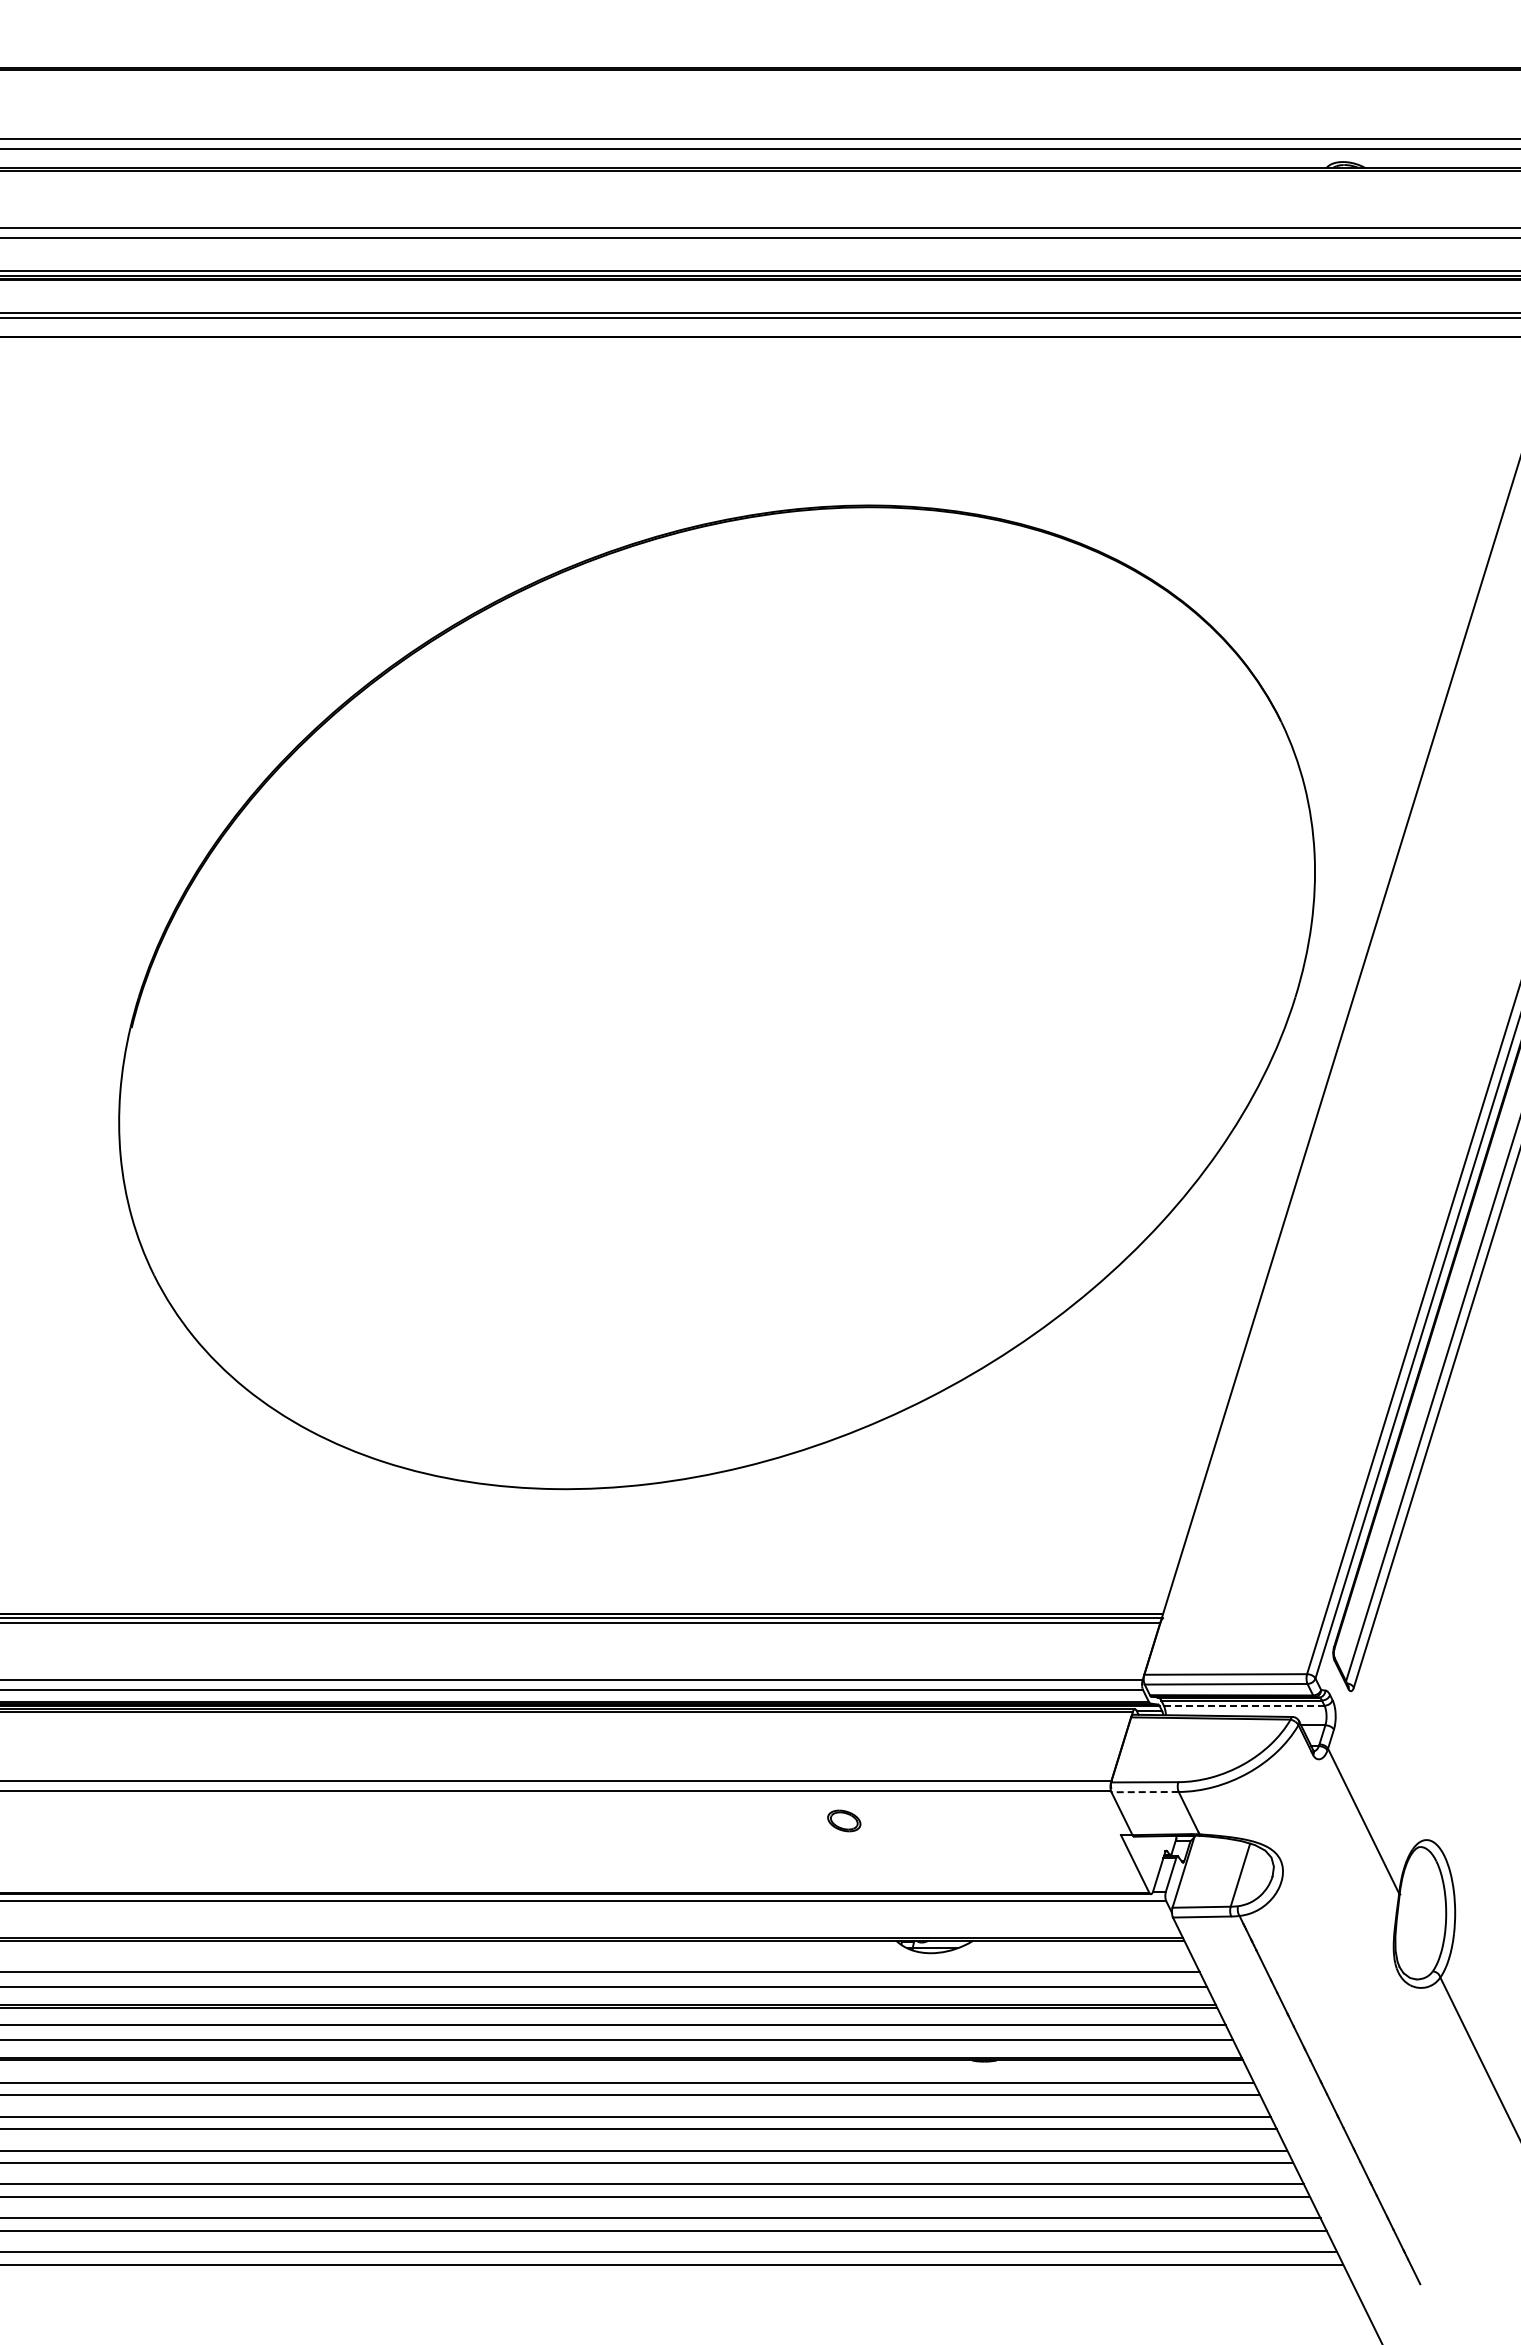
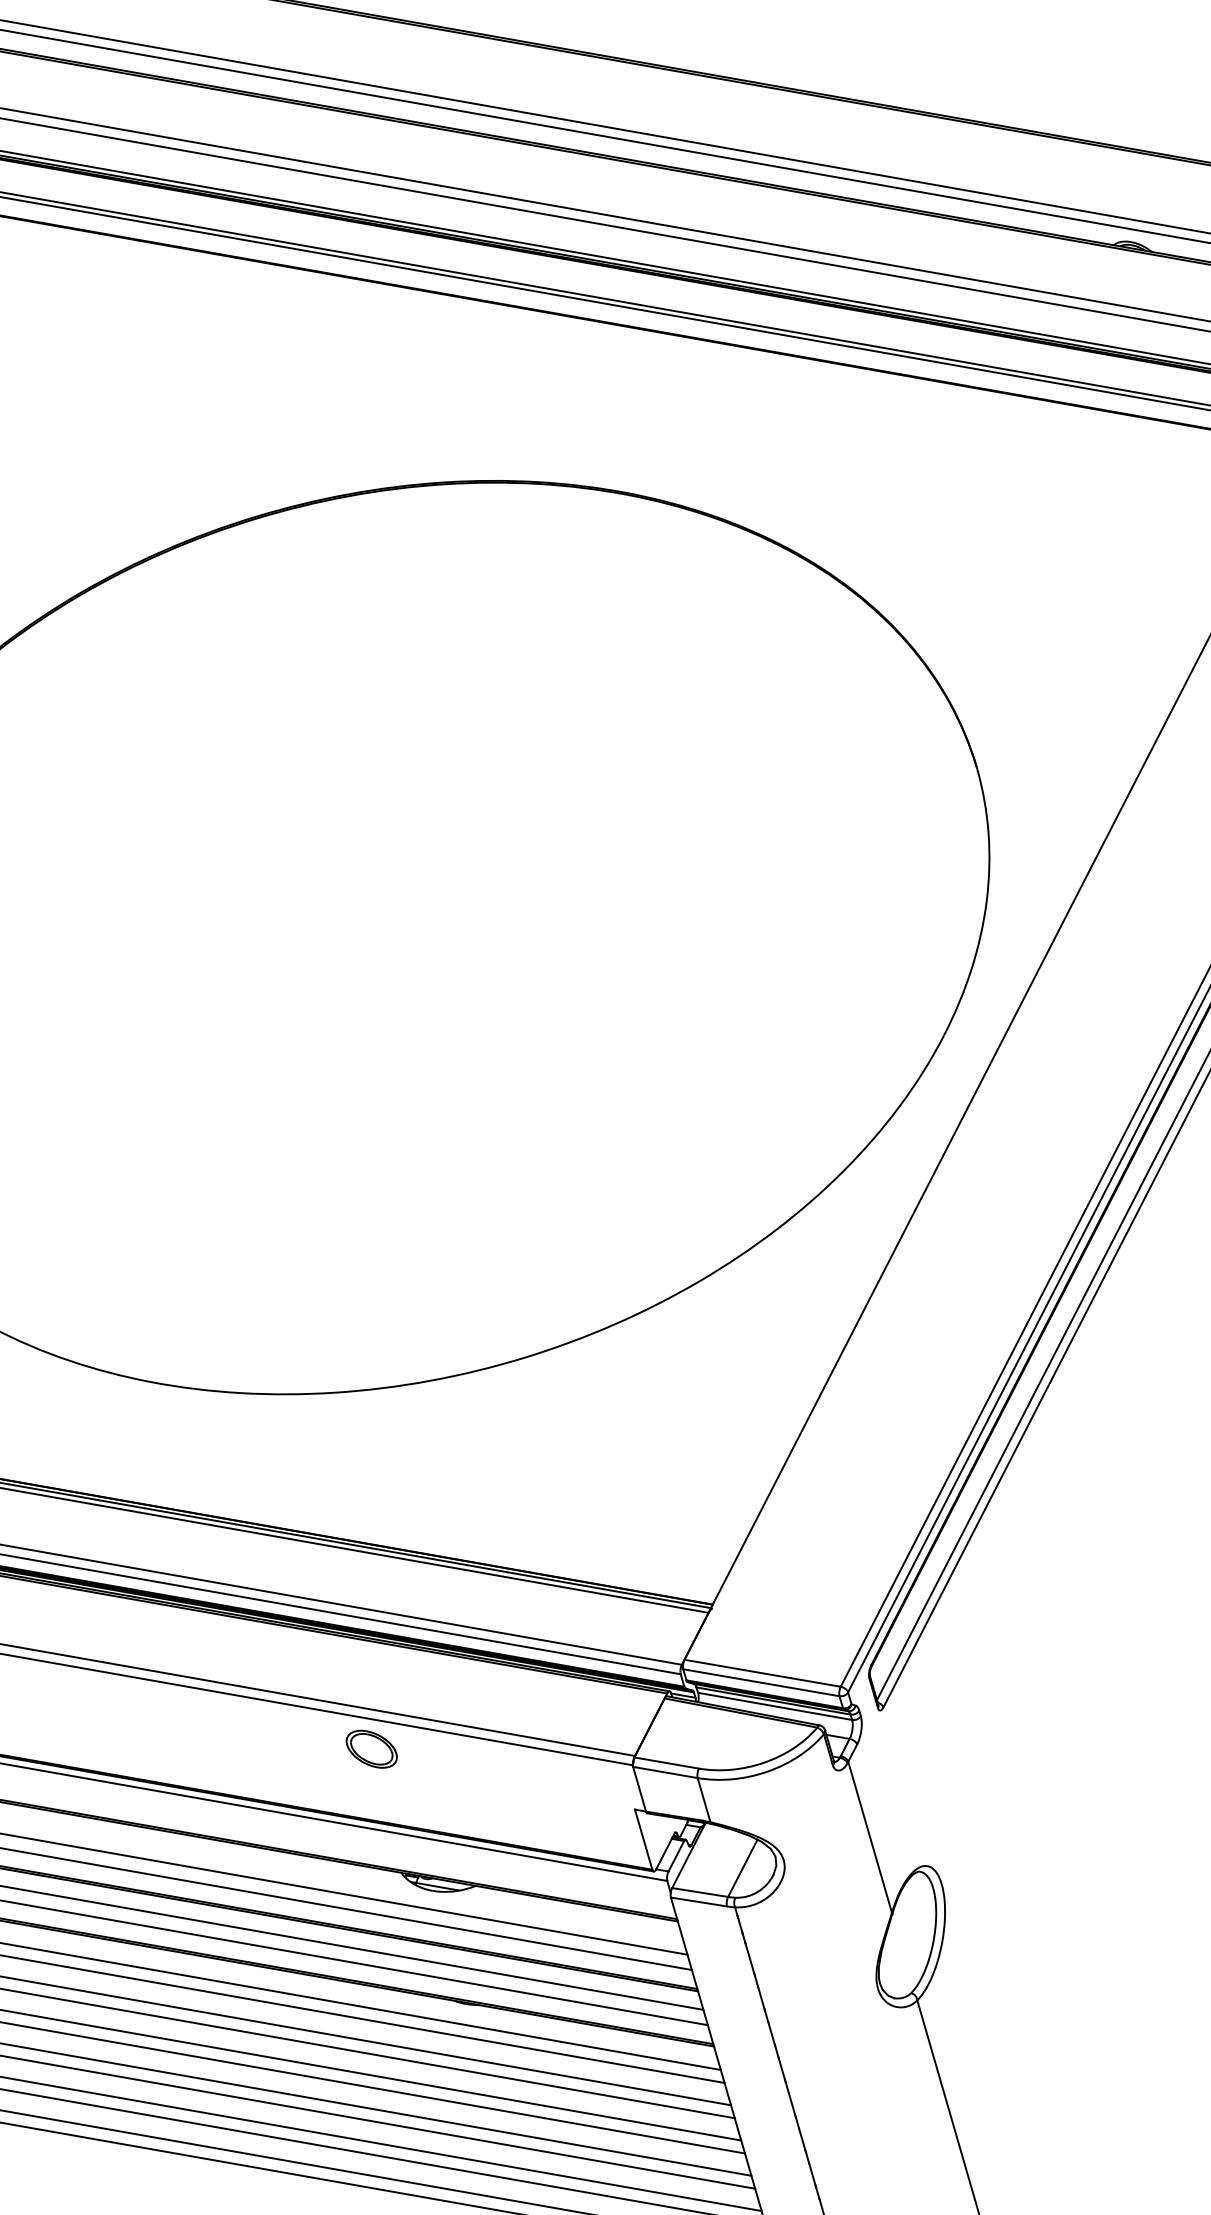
line: (1244, 1705) -> (775, 1706), dashed -> solid
line: (1145, 1792) -> (665, 1772), dashed -> solid
part: (844, 1820) -> (372, 1748), size x1.67

